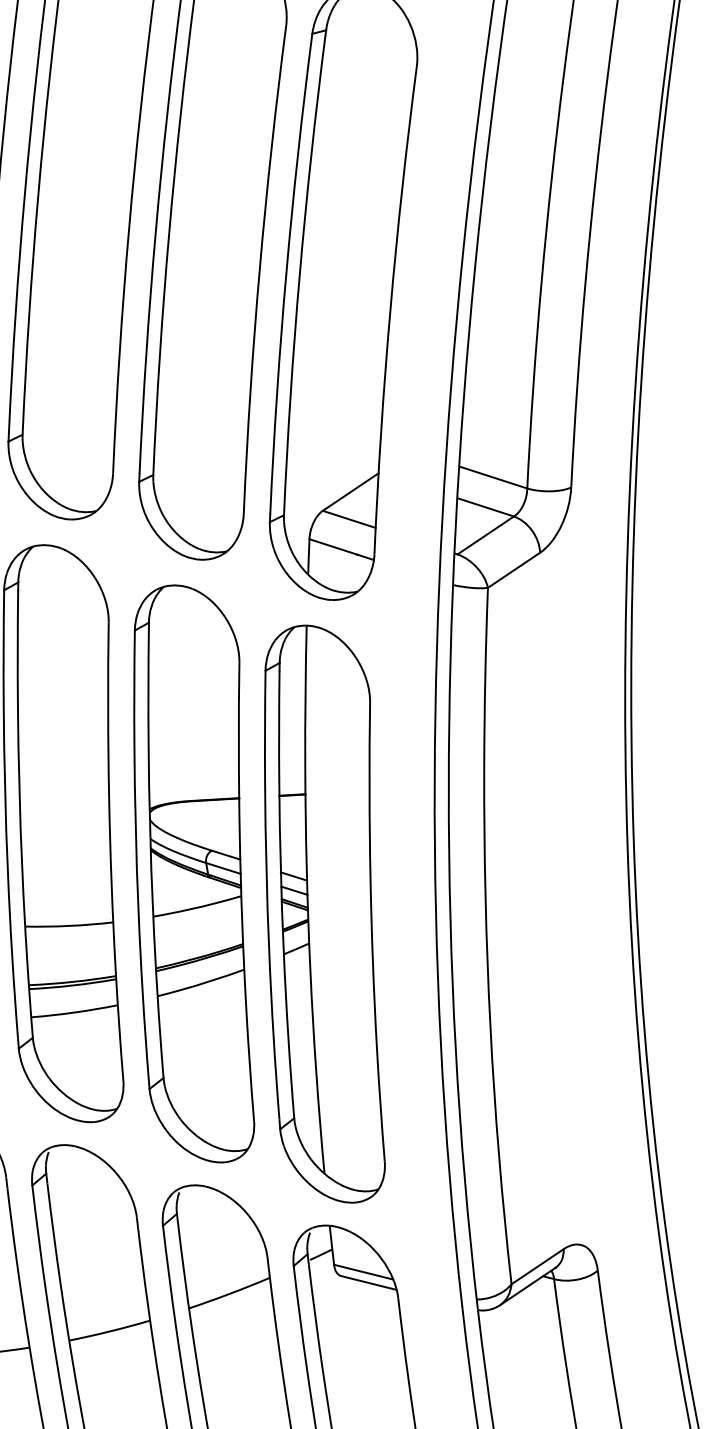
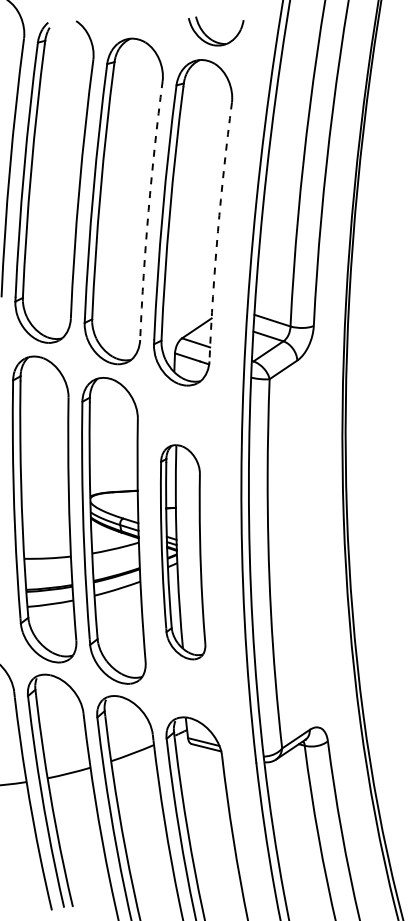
arc: (259, 269) -> (148, 210), solid -> dashed
arc: (389, 309) -> (217, 231), solid -> dashed
part: (323, 914) -> (182, 552), size x0.7

